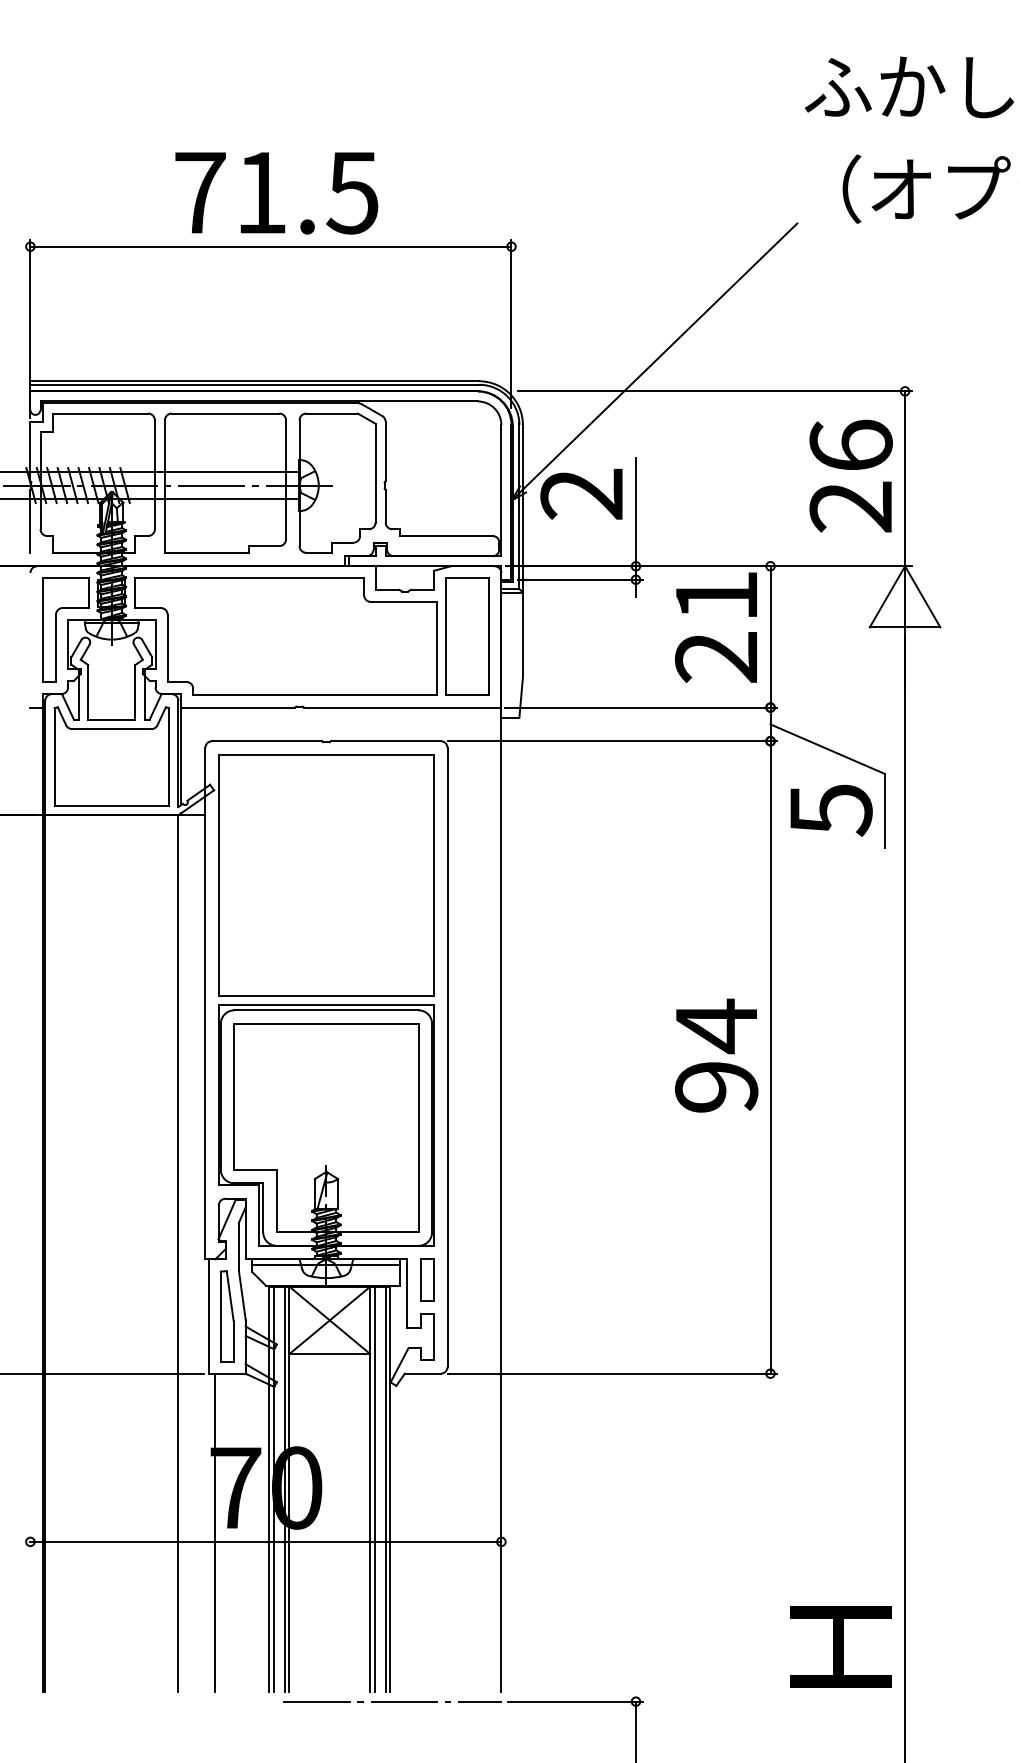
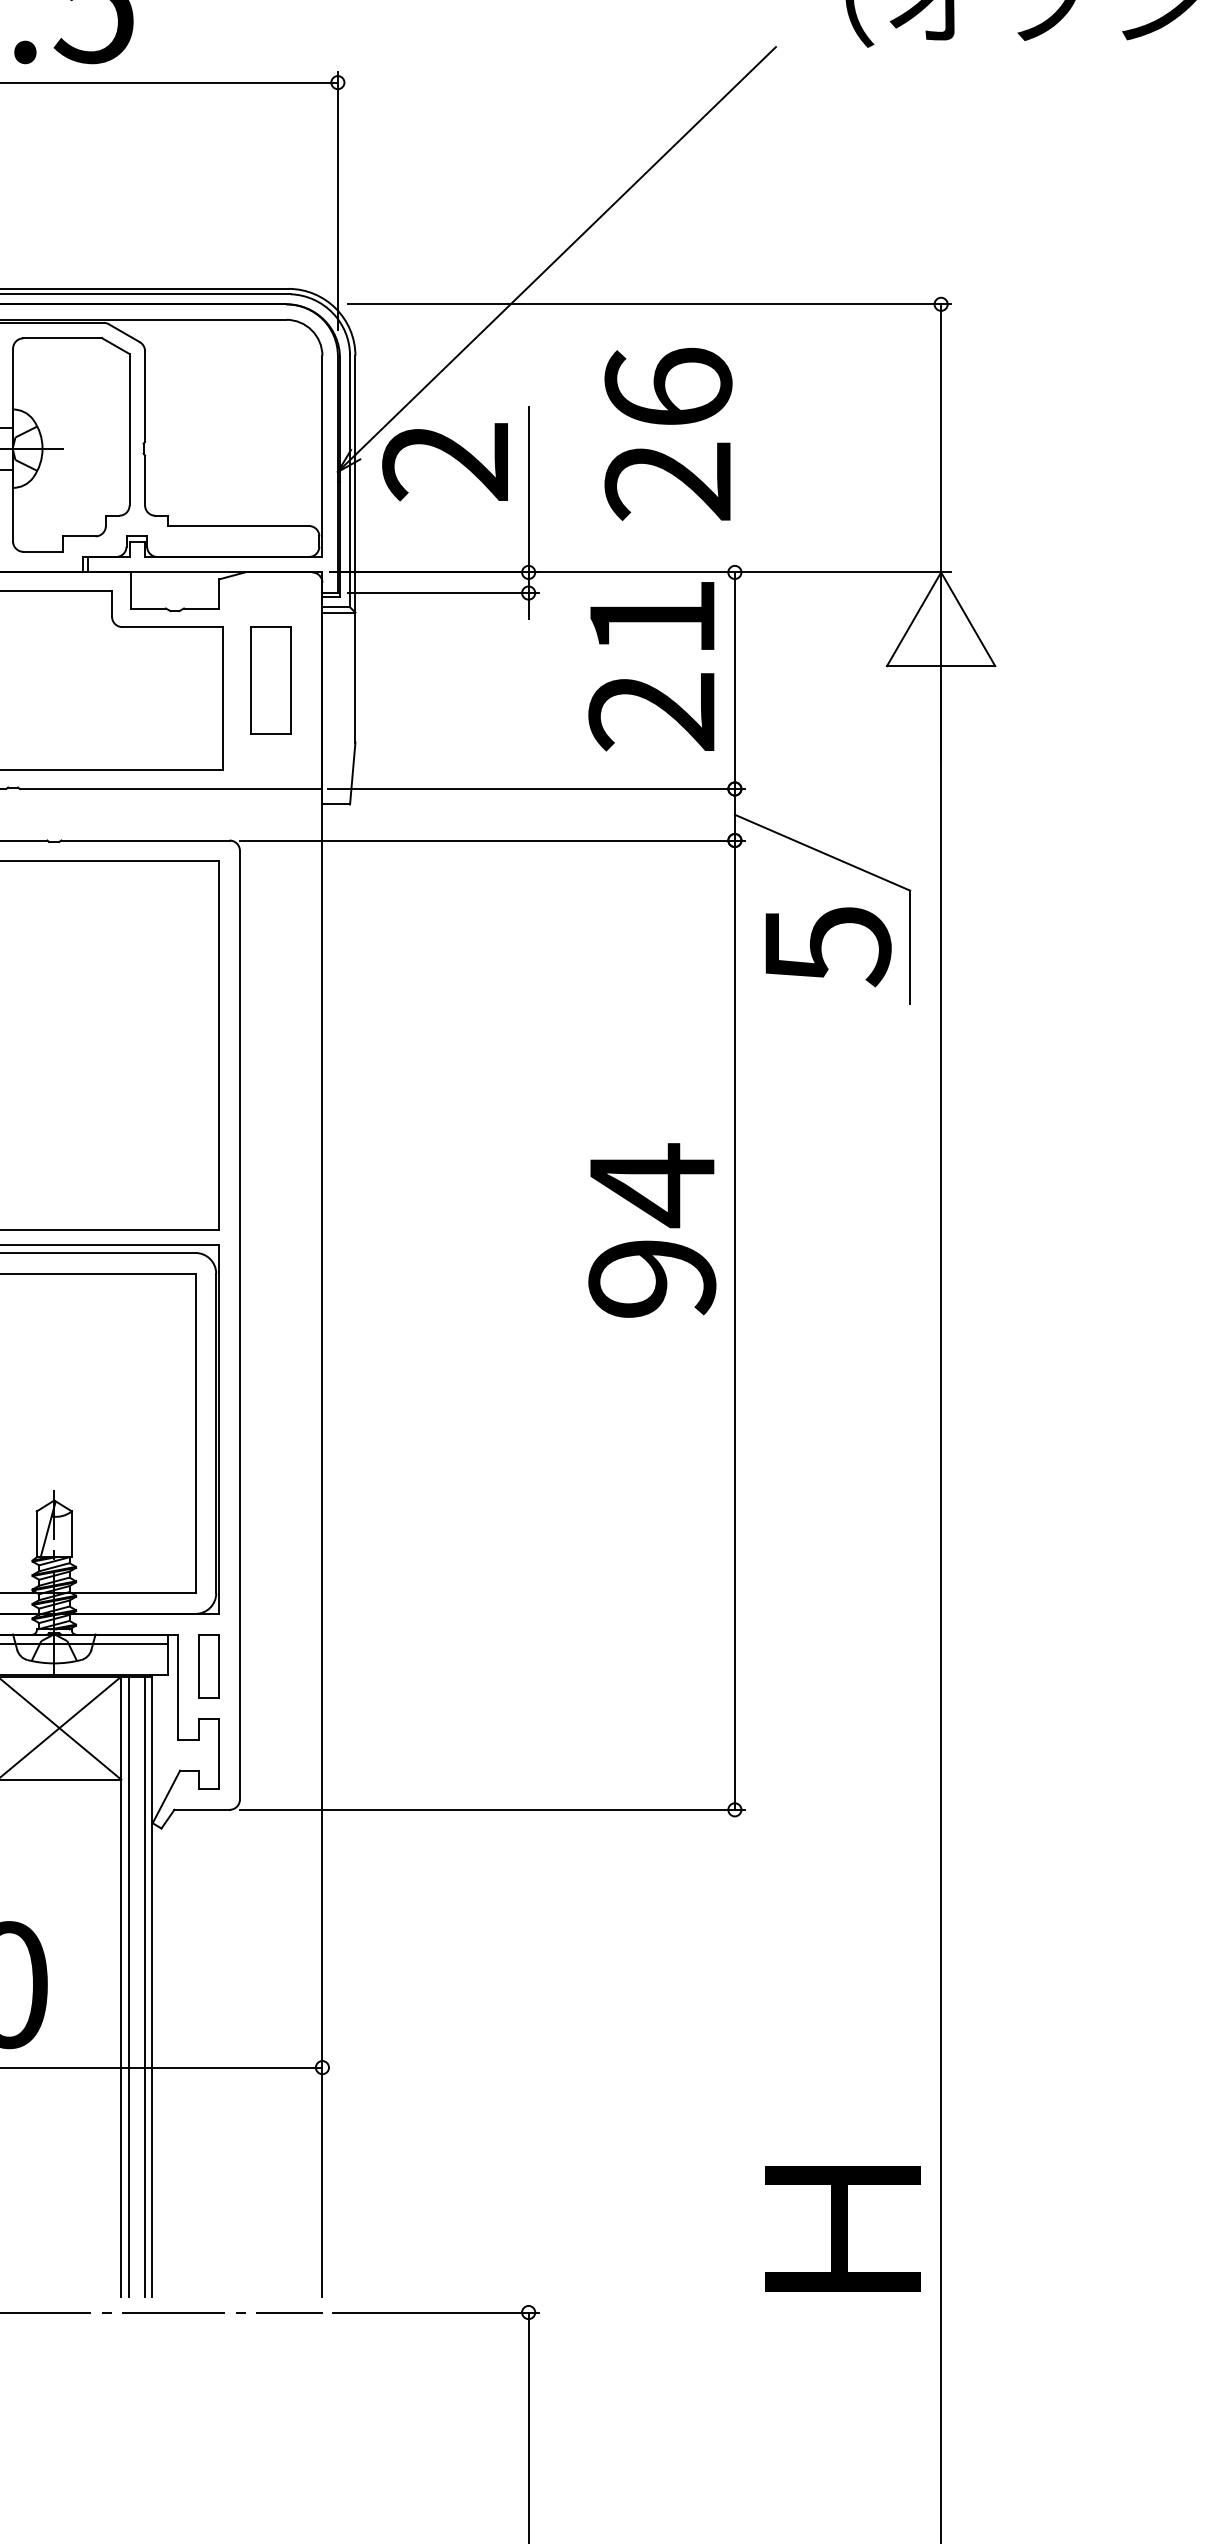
text: (850, 475) -> (667, 433), moved
part: (467, 636) -> (270, 680), size x0.6
text: (716, 1055) -> (652, 1230), moved

